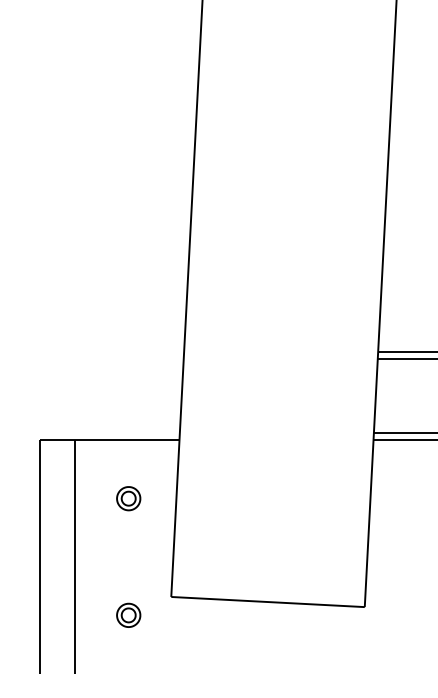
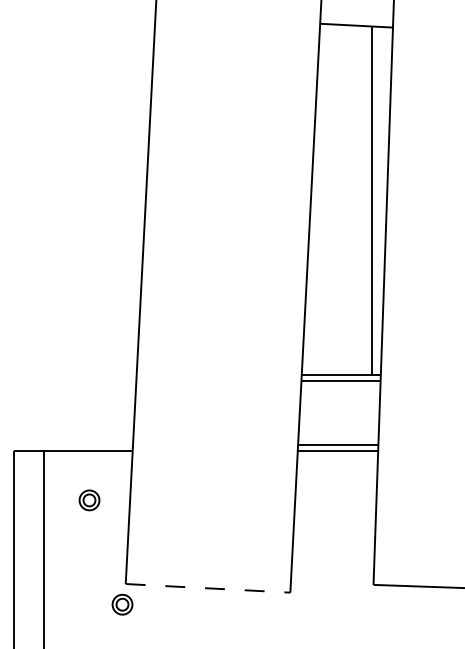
line: (268, 602) -> (208, 588), solid -> dashed
part: (128, 615) -> (122, 604), moved

